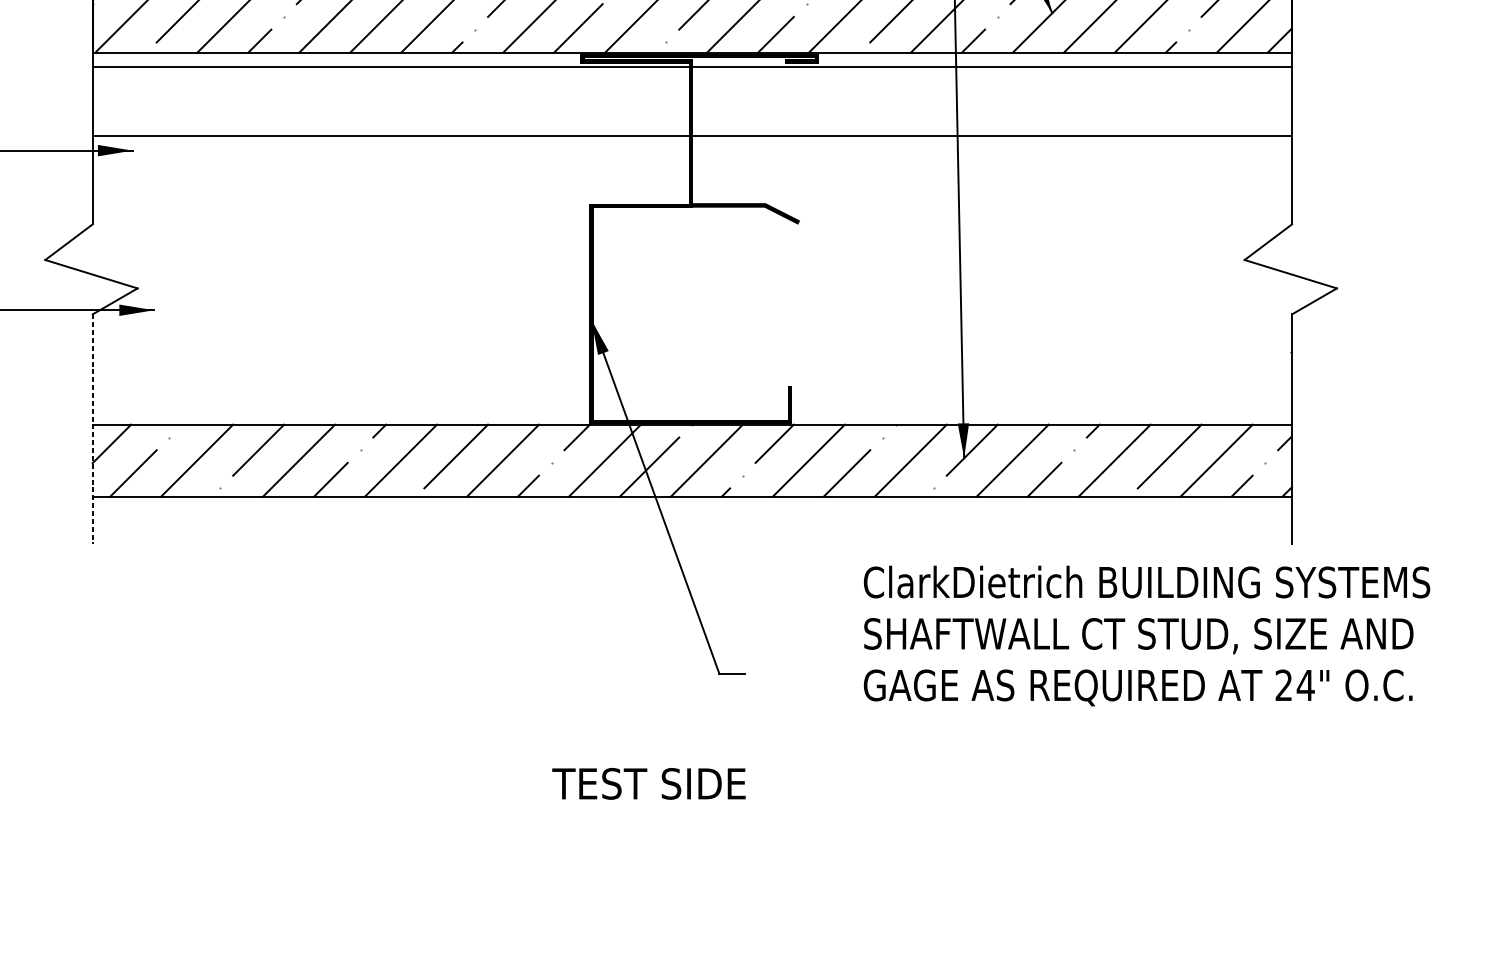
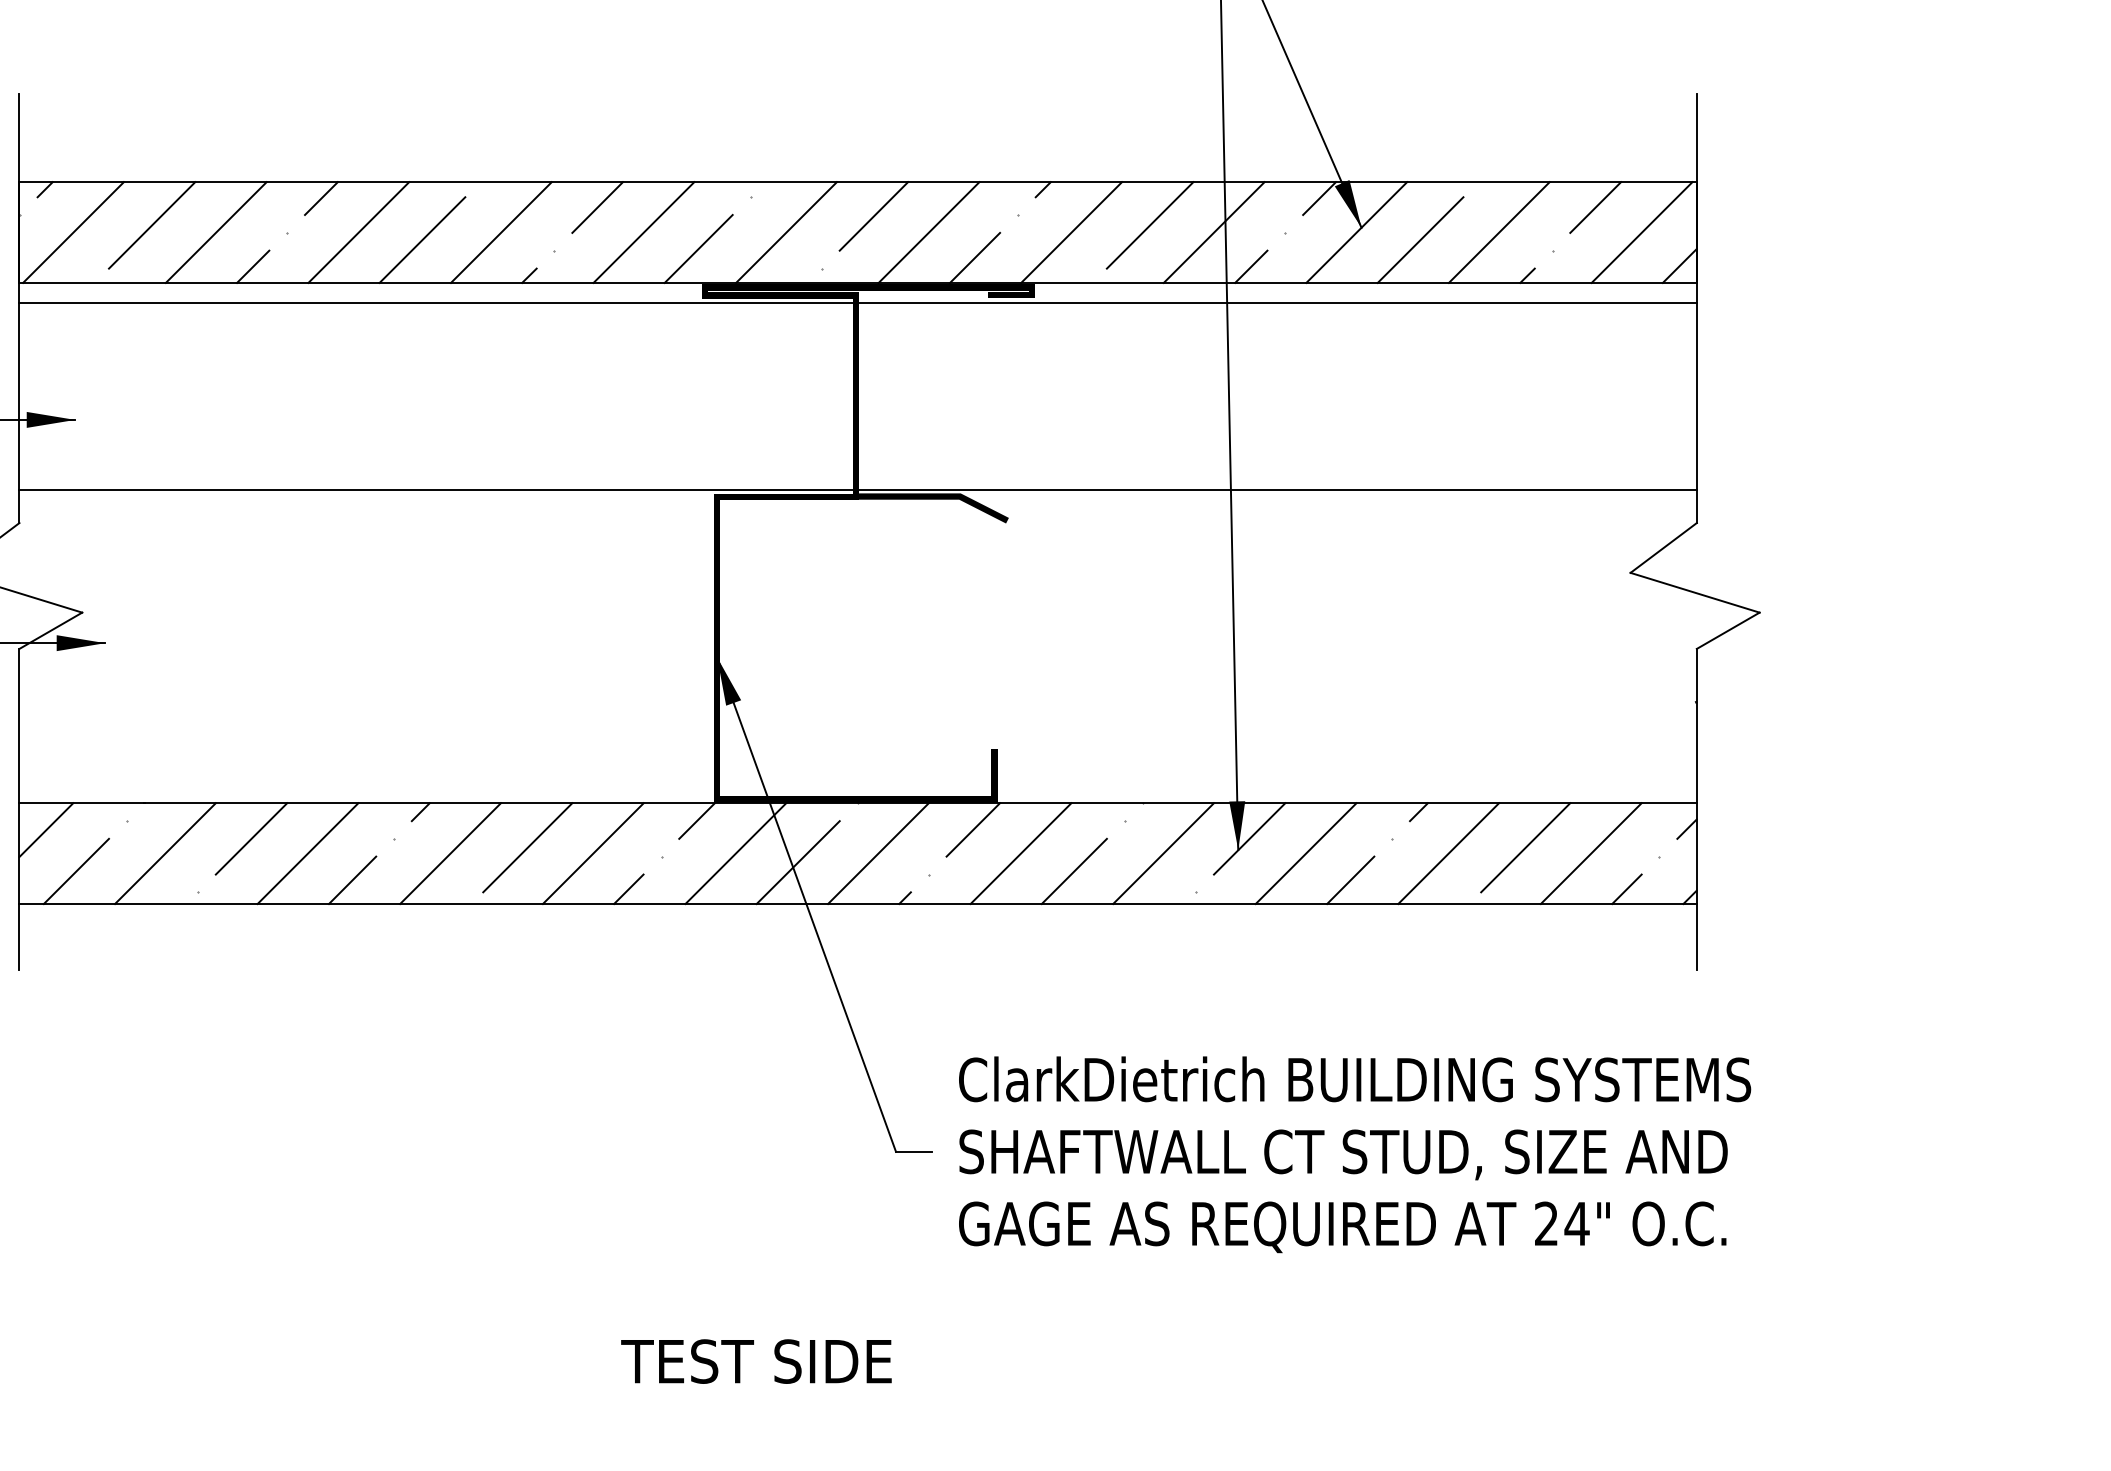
line: (691, 136) -> (857, 489), moved
line: (92, 429) -> (19, 809), dashed -> solid
text: (1147, 635) -> (1355, 1154), moved
text: (649, 783) -> (756, 1361), moved

